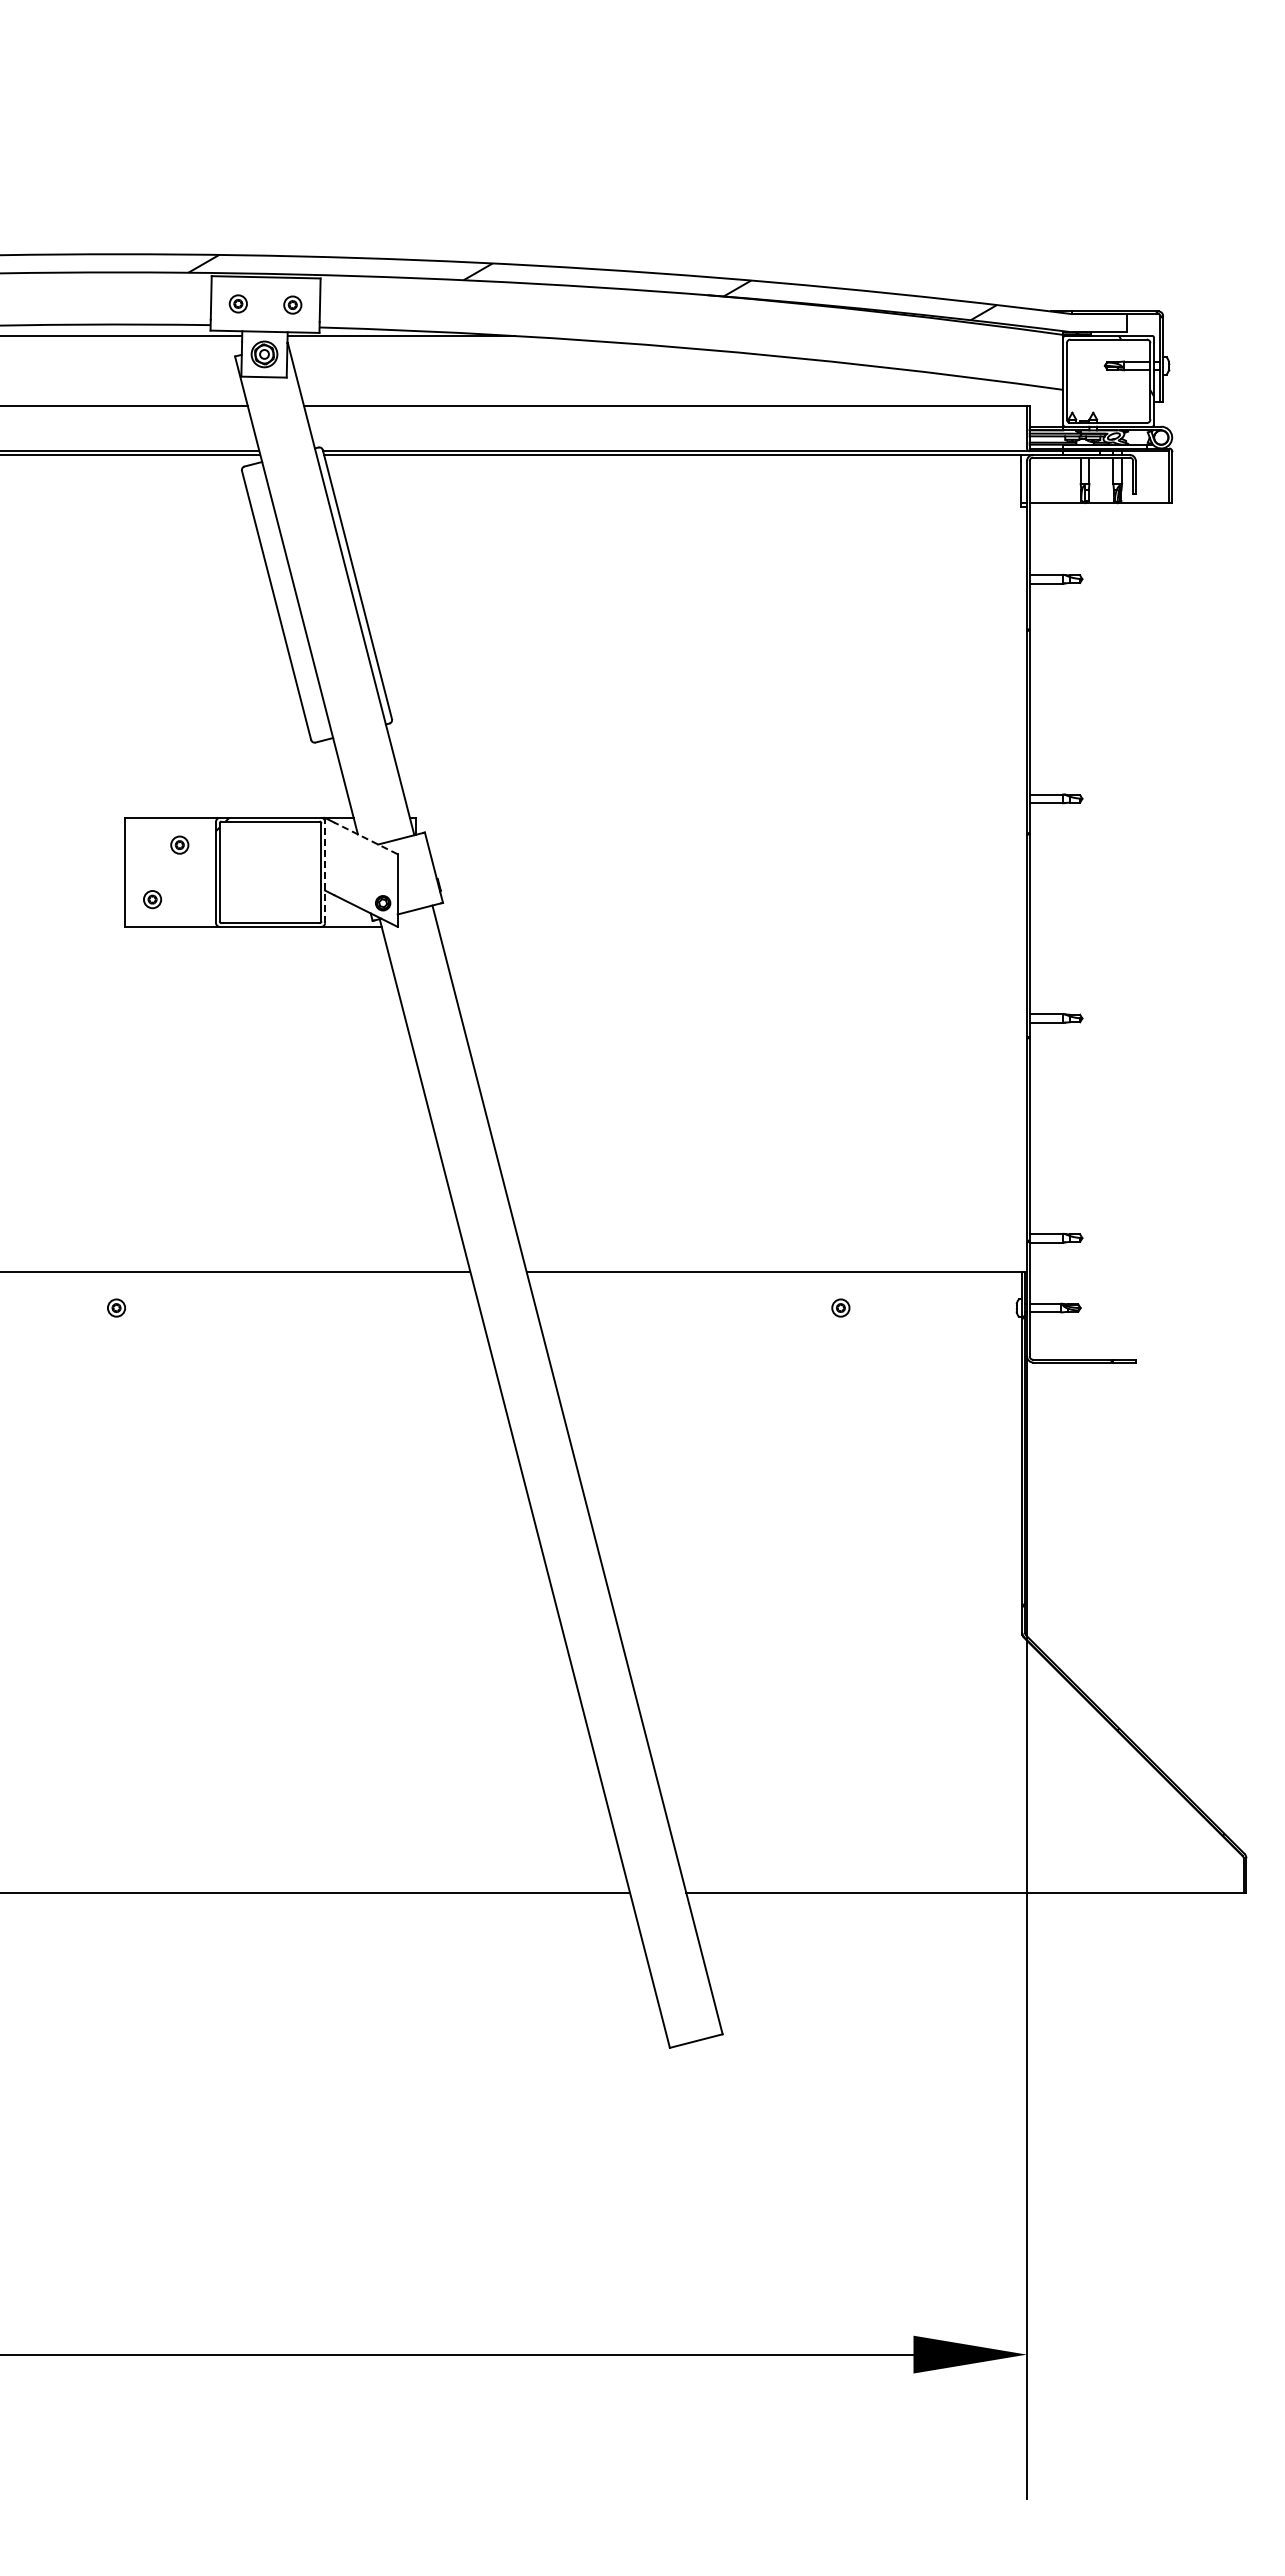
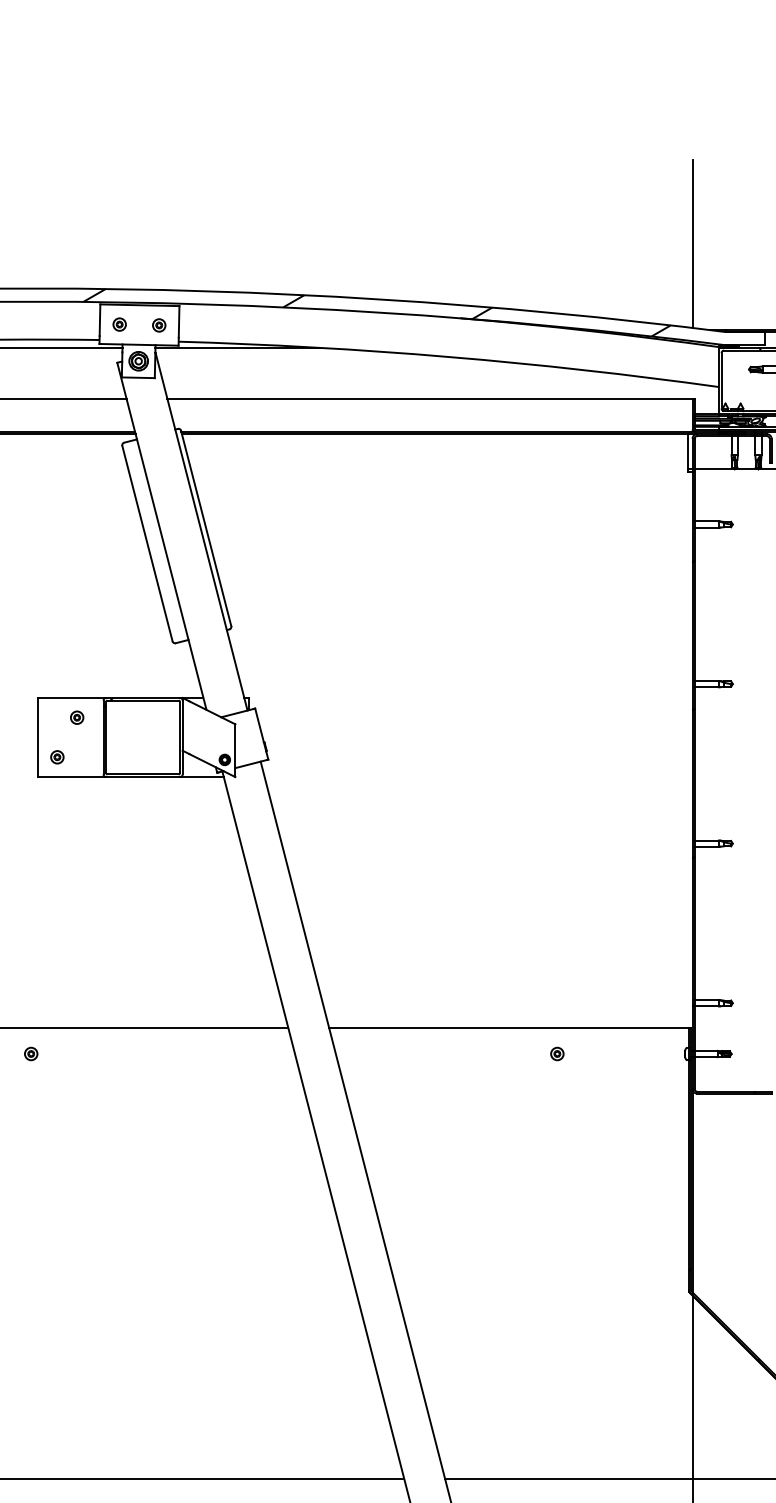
line: (1026, 192) -> (692, 243), added
line: (365, 838) -> (212, 712), dashed -> solid
line: (325, 872) -> (182, 737), dashed -> solid

